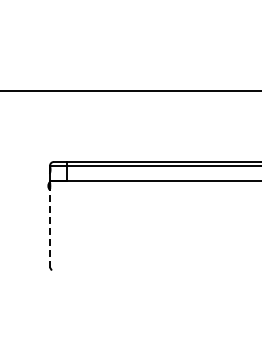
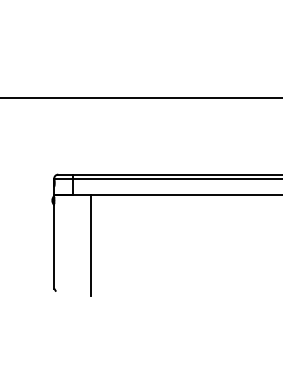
line: (84, 227) -> (91, 245), added
line: (50, 228) -> (54, 246), dashed -> solid

